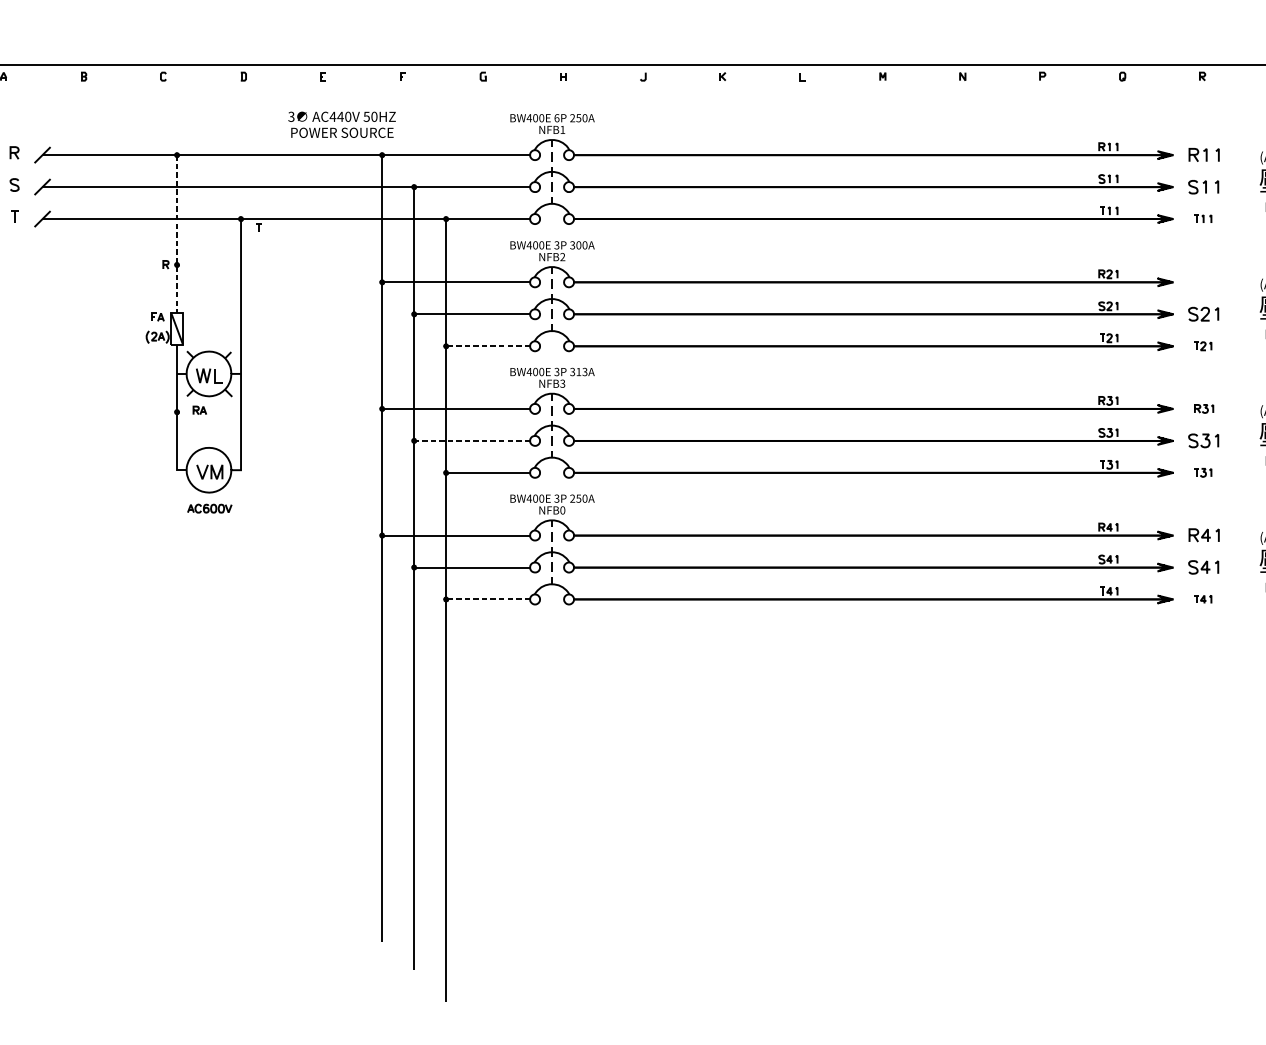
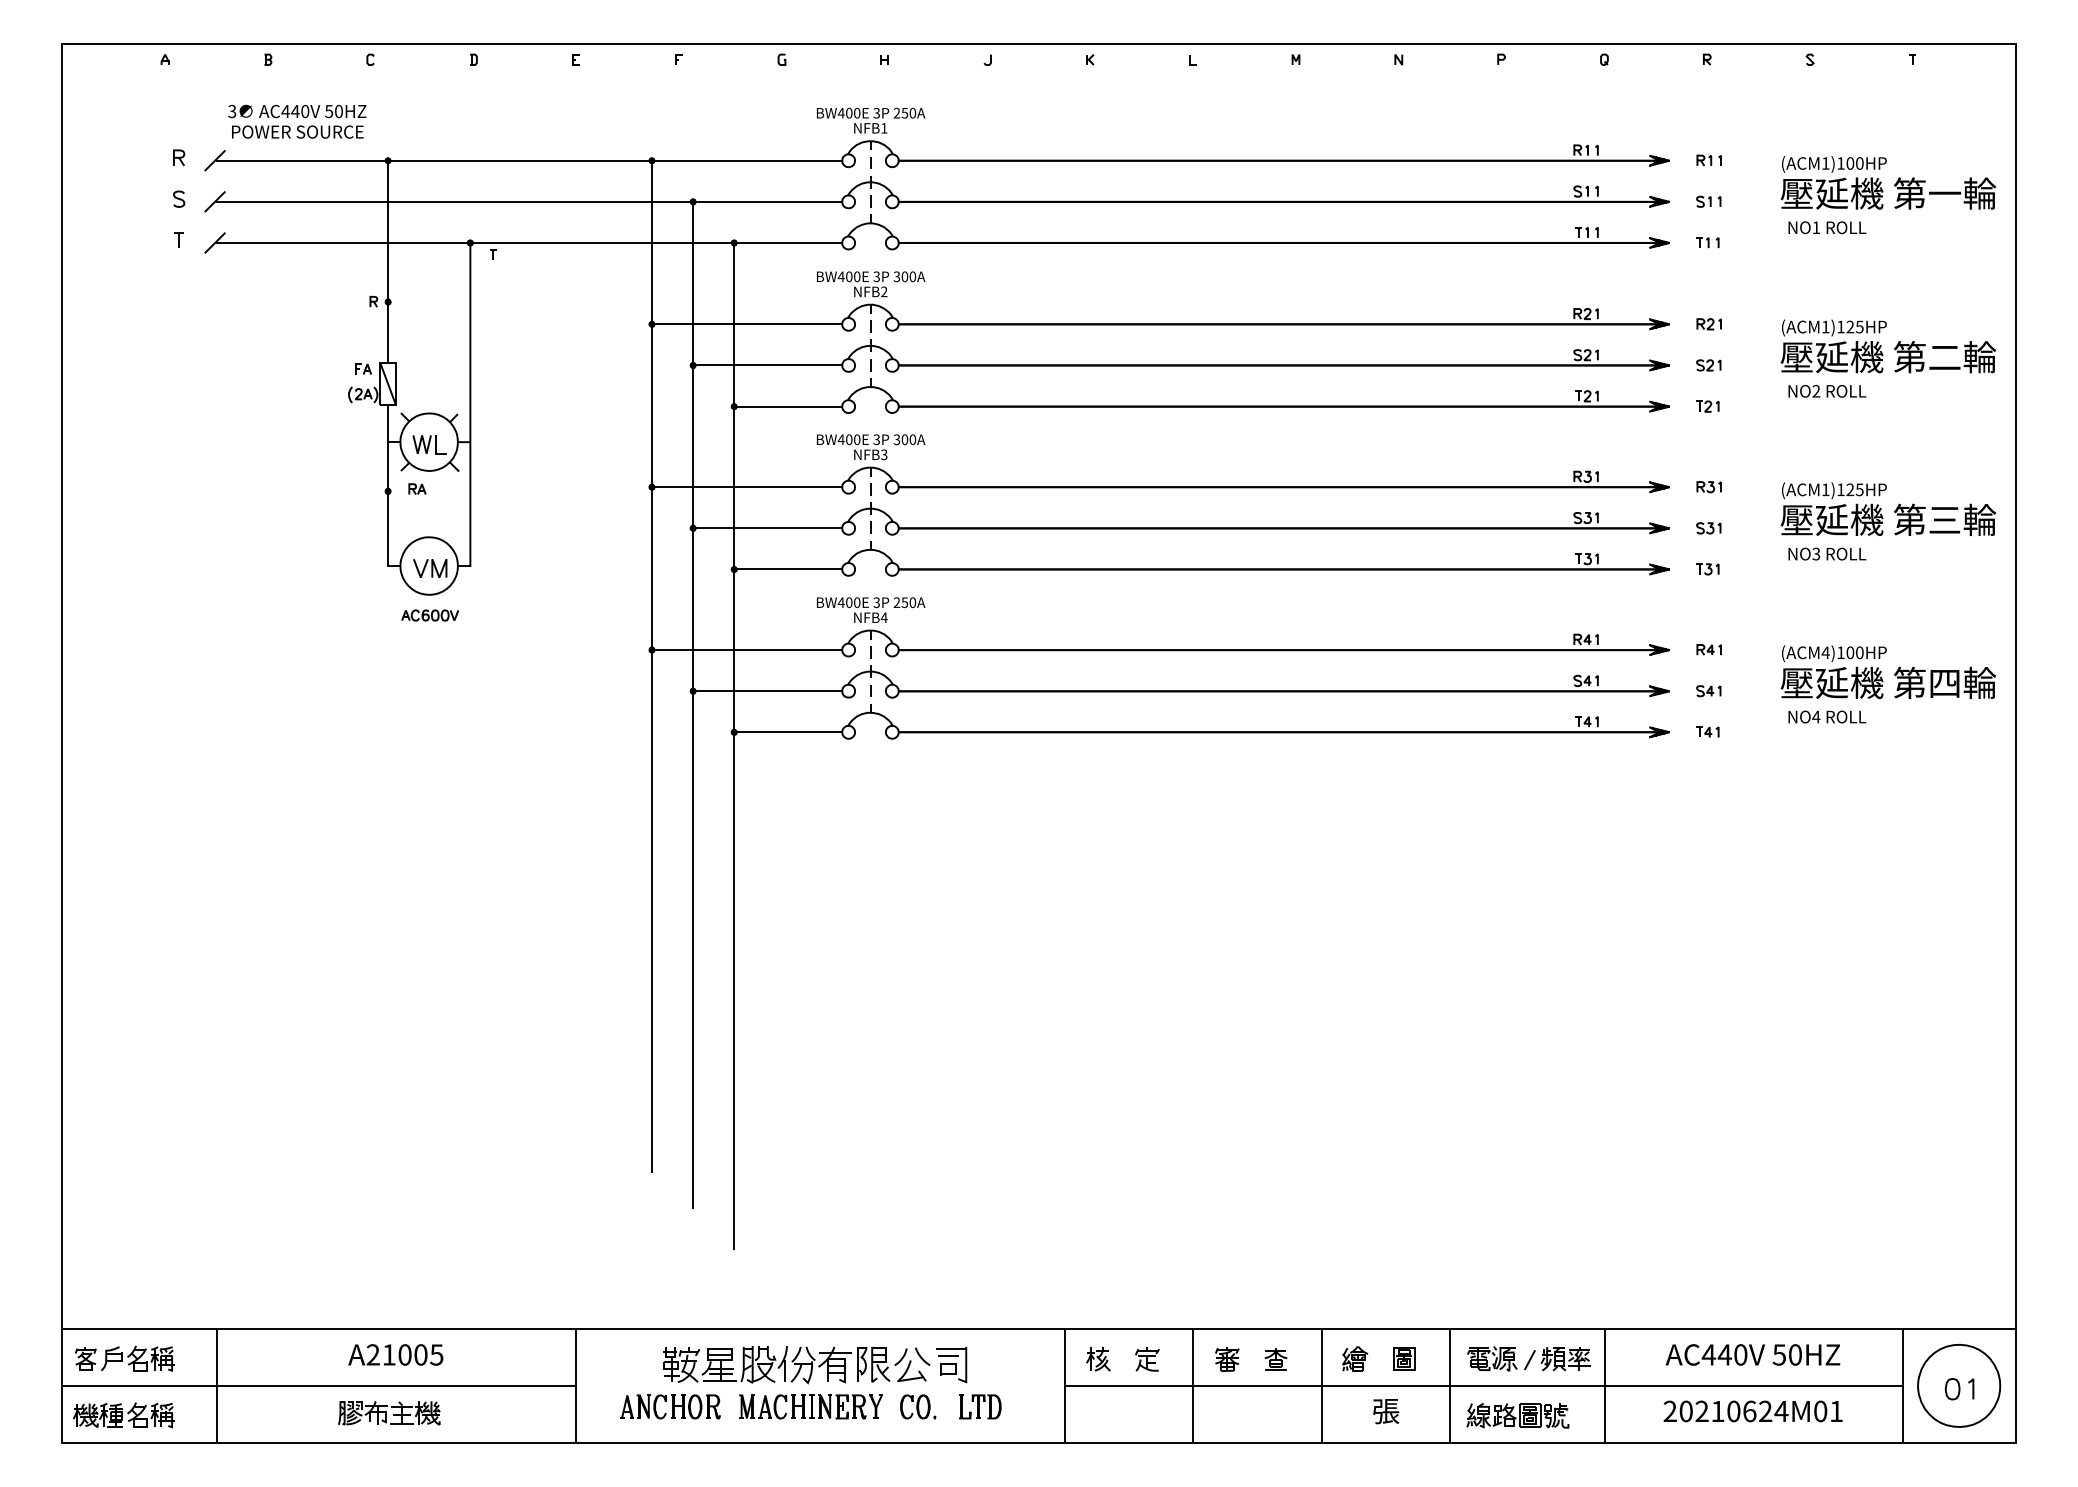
text: (556, 117) -> (876, 112), 6P -> 3P
text: (342, 124) -> (297, 121), moved
part: (1203, 154) -> (1708, 160), size x0.62
part: (1203, 186) -> (1708, 201), size x0.62
line: (177, 234) -> (388, 262), dashed -> solid
part: (1203, 282) -> (1708, 324), added
part: (1203, 314) -> (1708, 365), size x0.62
line: (488, 346) -> (788, 406), dashed -> solid
text: (581, 371) -> (908, 439), 313A -> 300A
line: (472, 441) -> (767, 528), dashed -> solid
part: (1203, 441) -> (1708, 528), size x0.62
text: (562, 510) -> (883, 617), NFB0 -> NFB4
part: (1203, 535) -> (1708, 649), size x0.62
part: (1203, 567) -> (1708, 691), size x0.62
line: (488, 599) -> (788, 732), dashed -> solid

